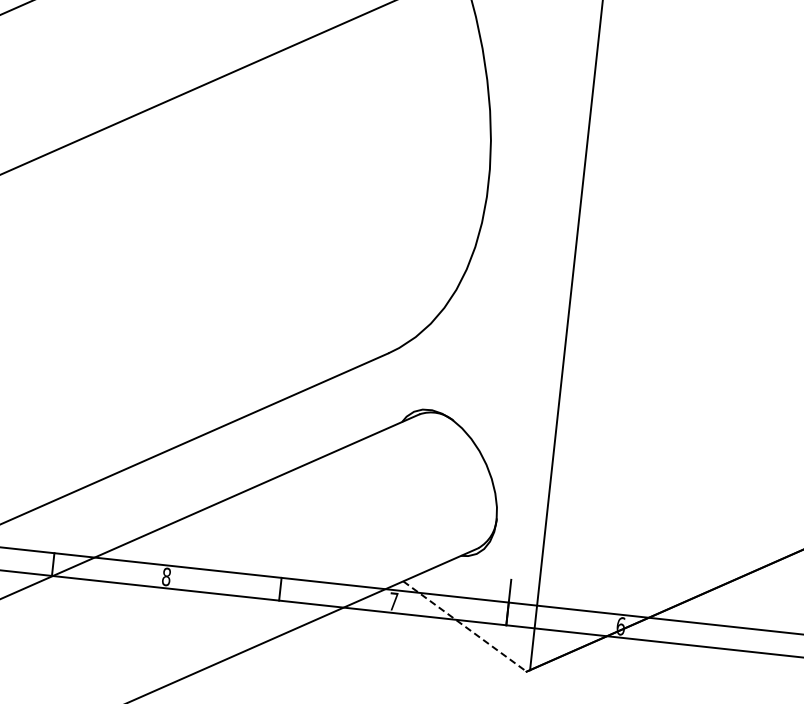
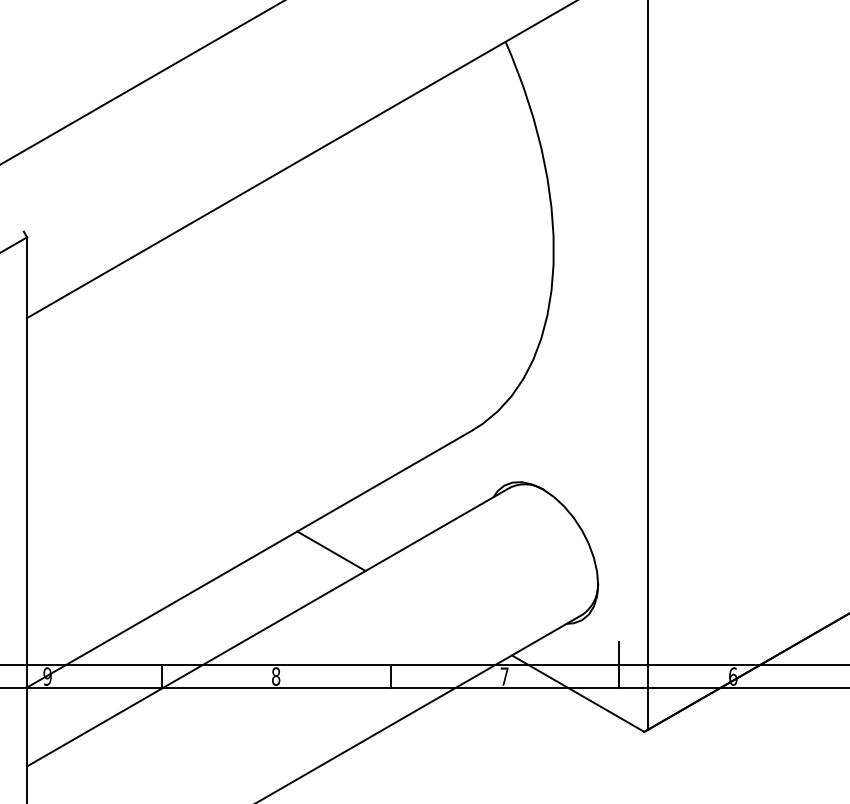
line: (235, 458) -> (331, 551), added
line: (465, 626) -> (578, 693), dashed -> solid

